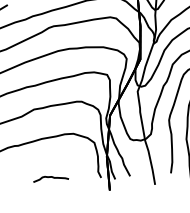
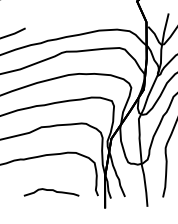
part: (50, 178) -> (51, 192), size x1.67

